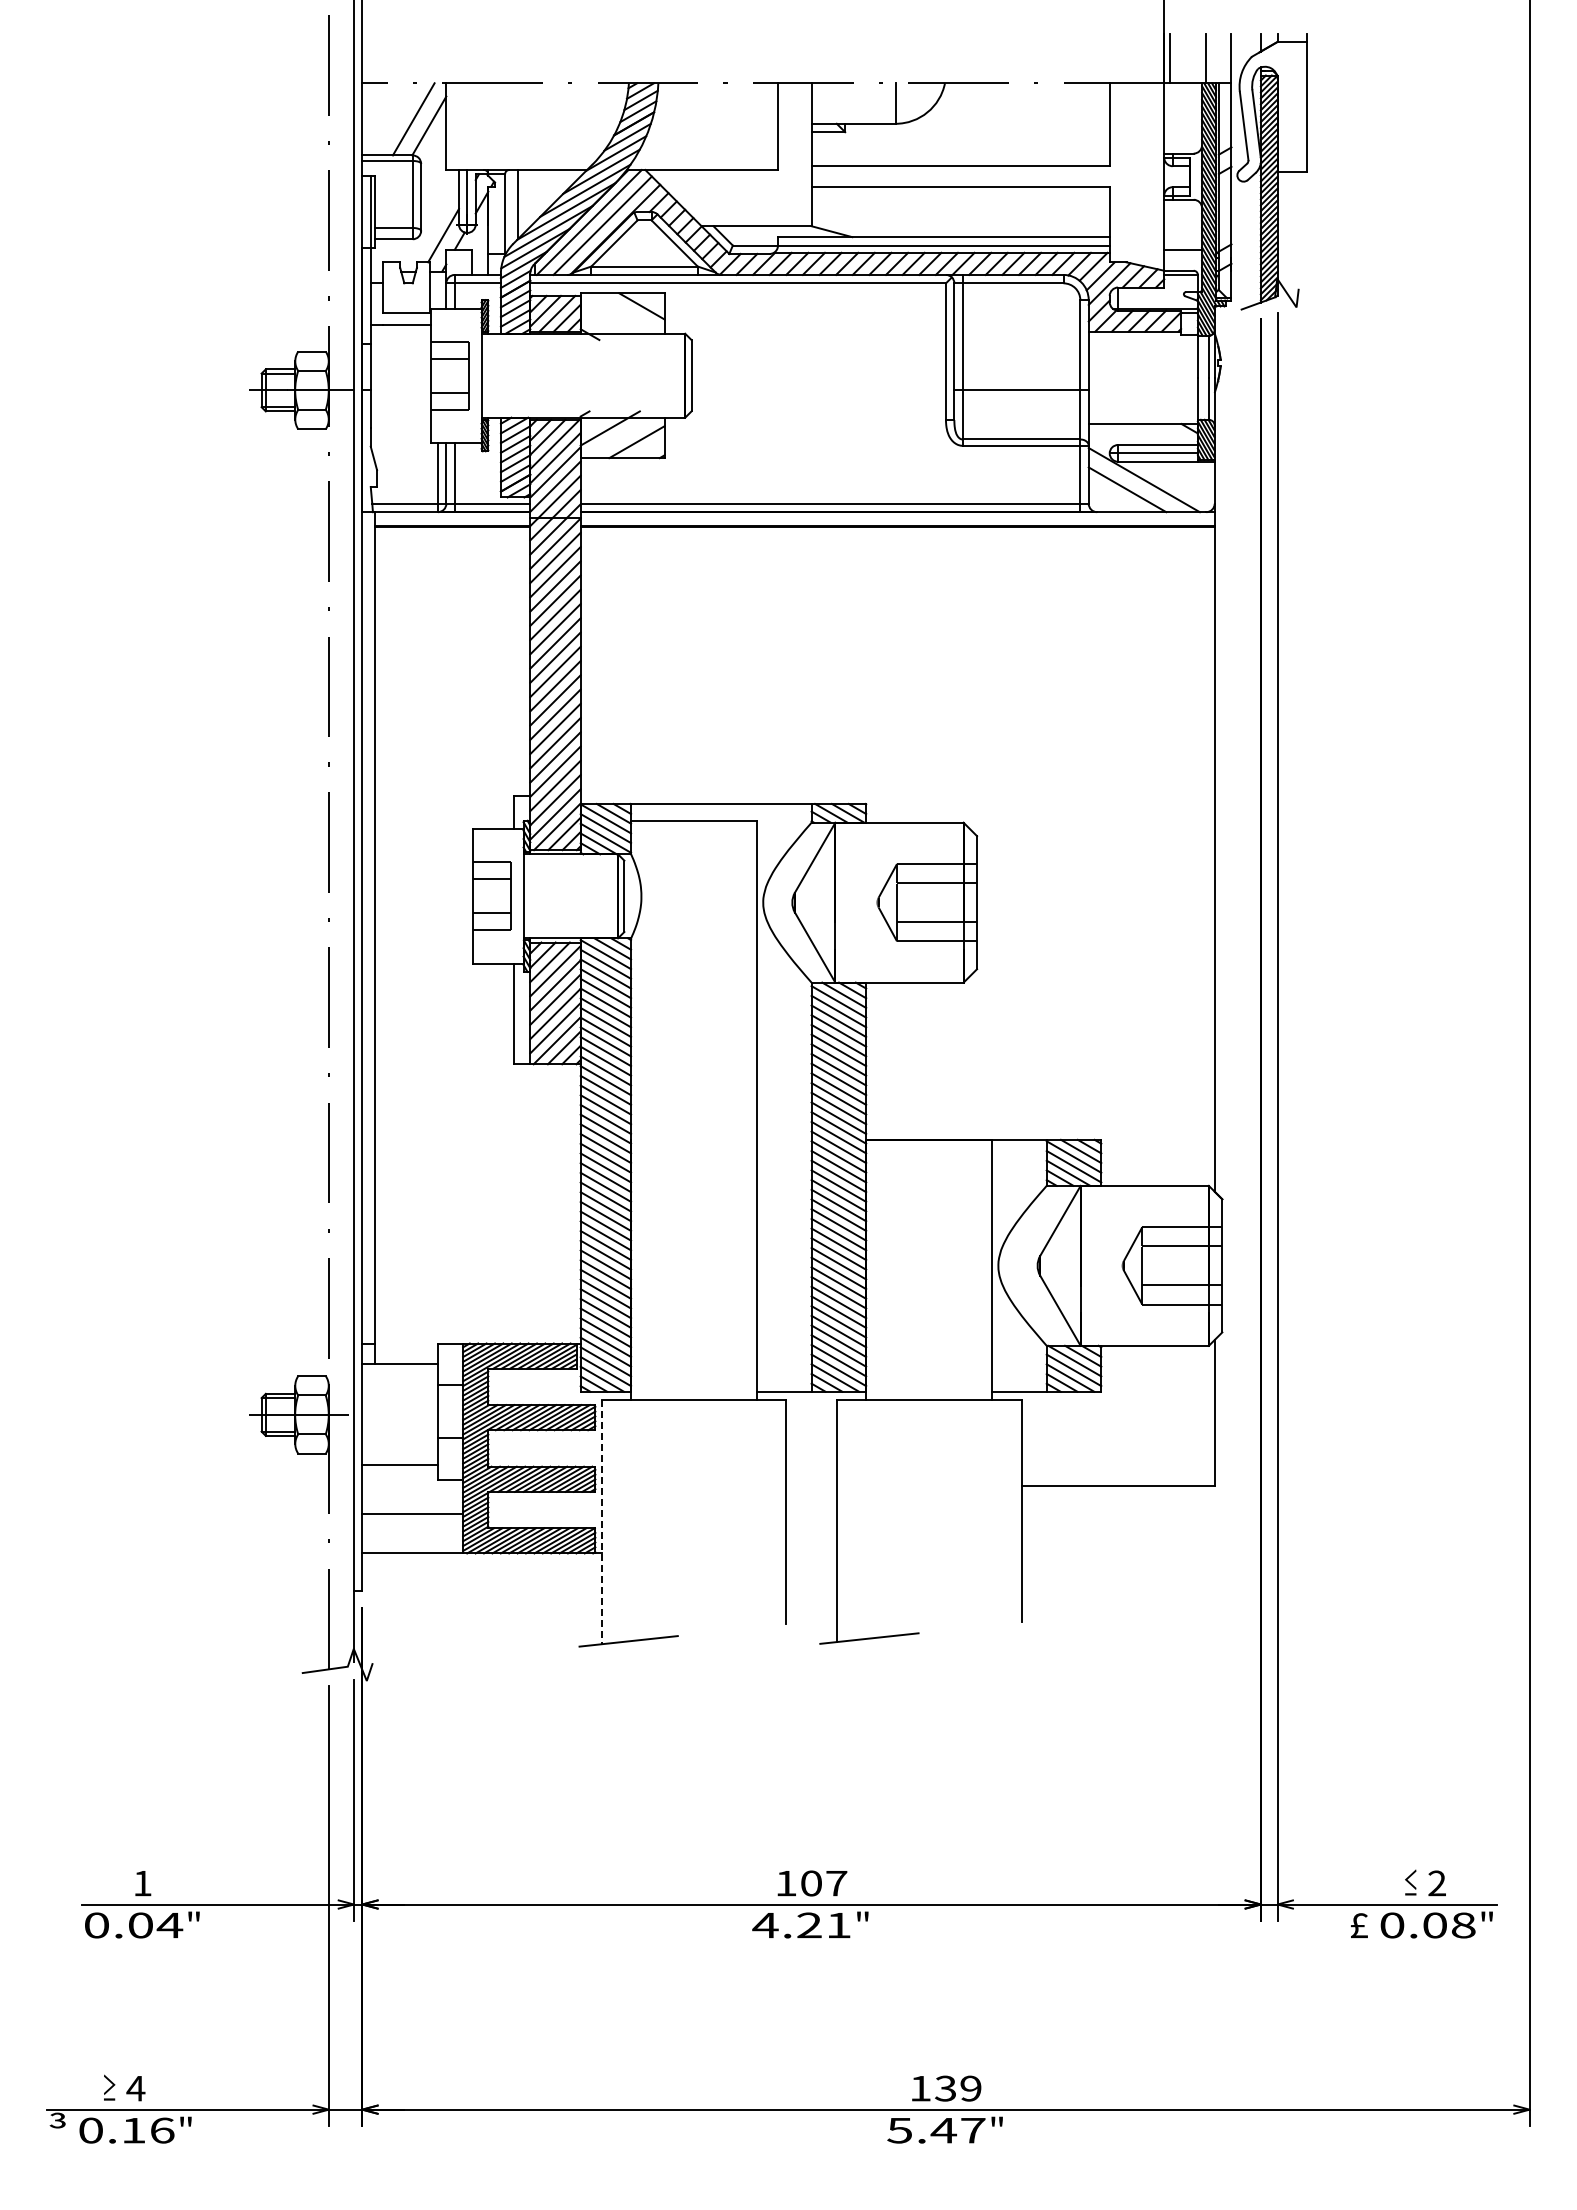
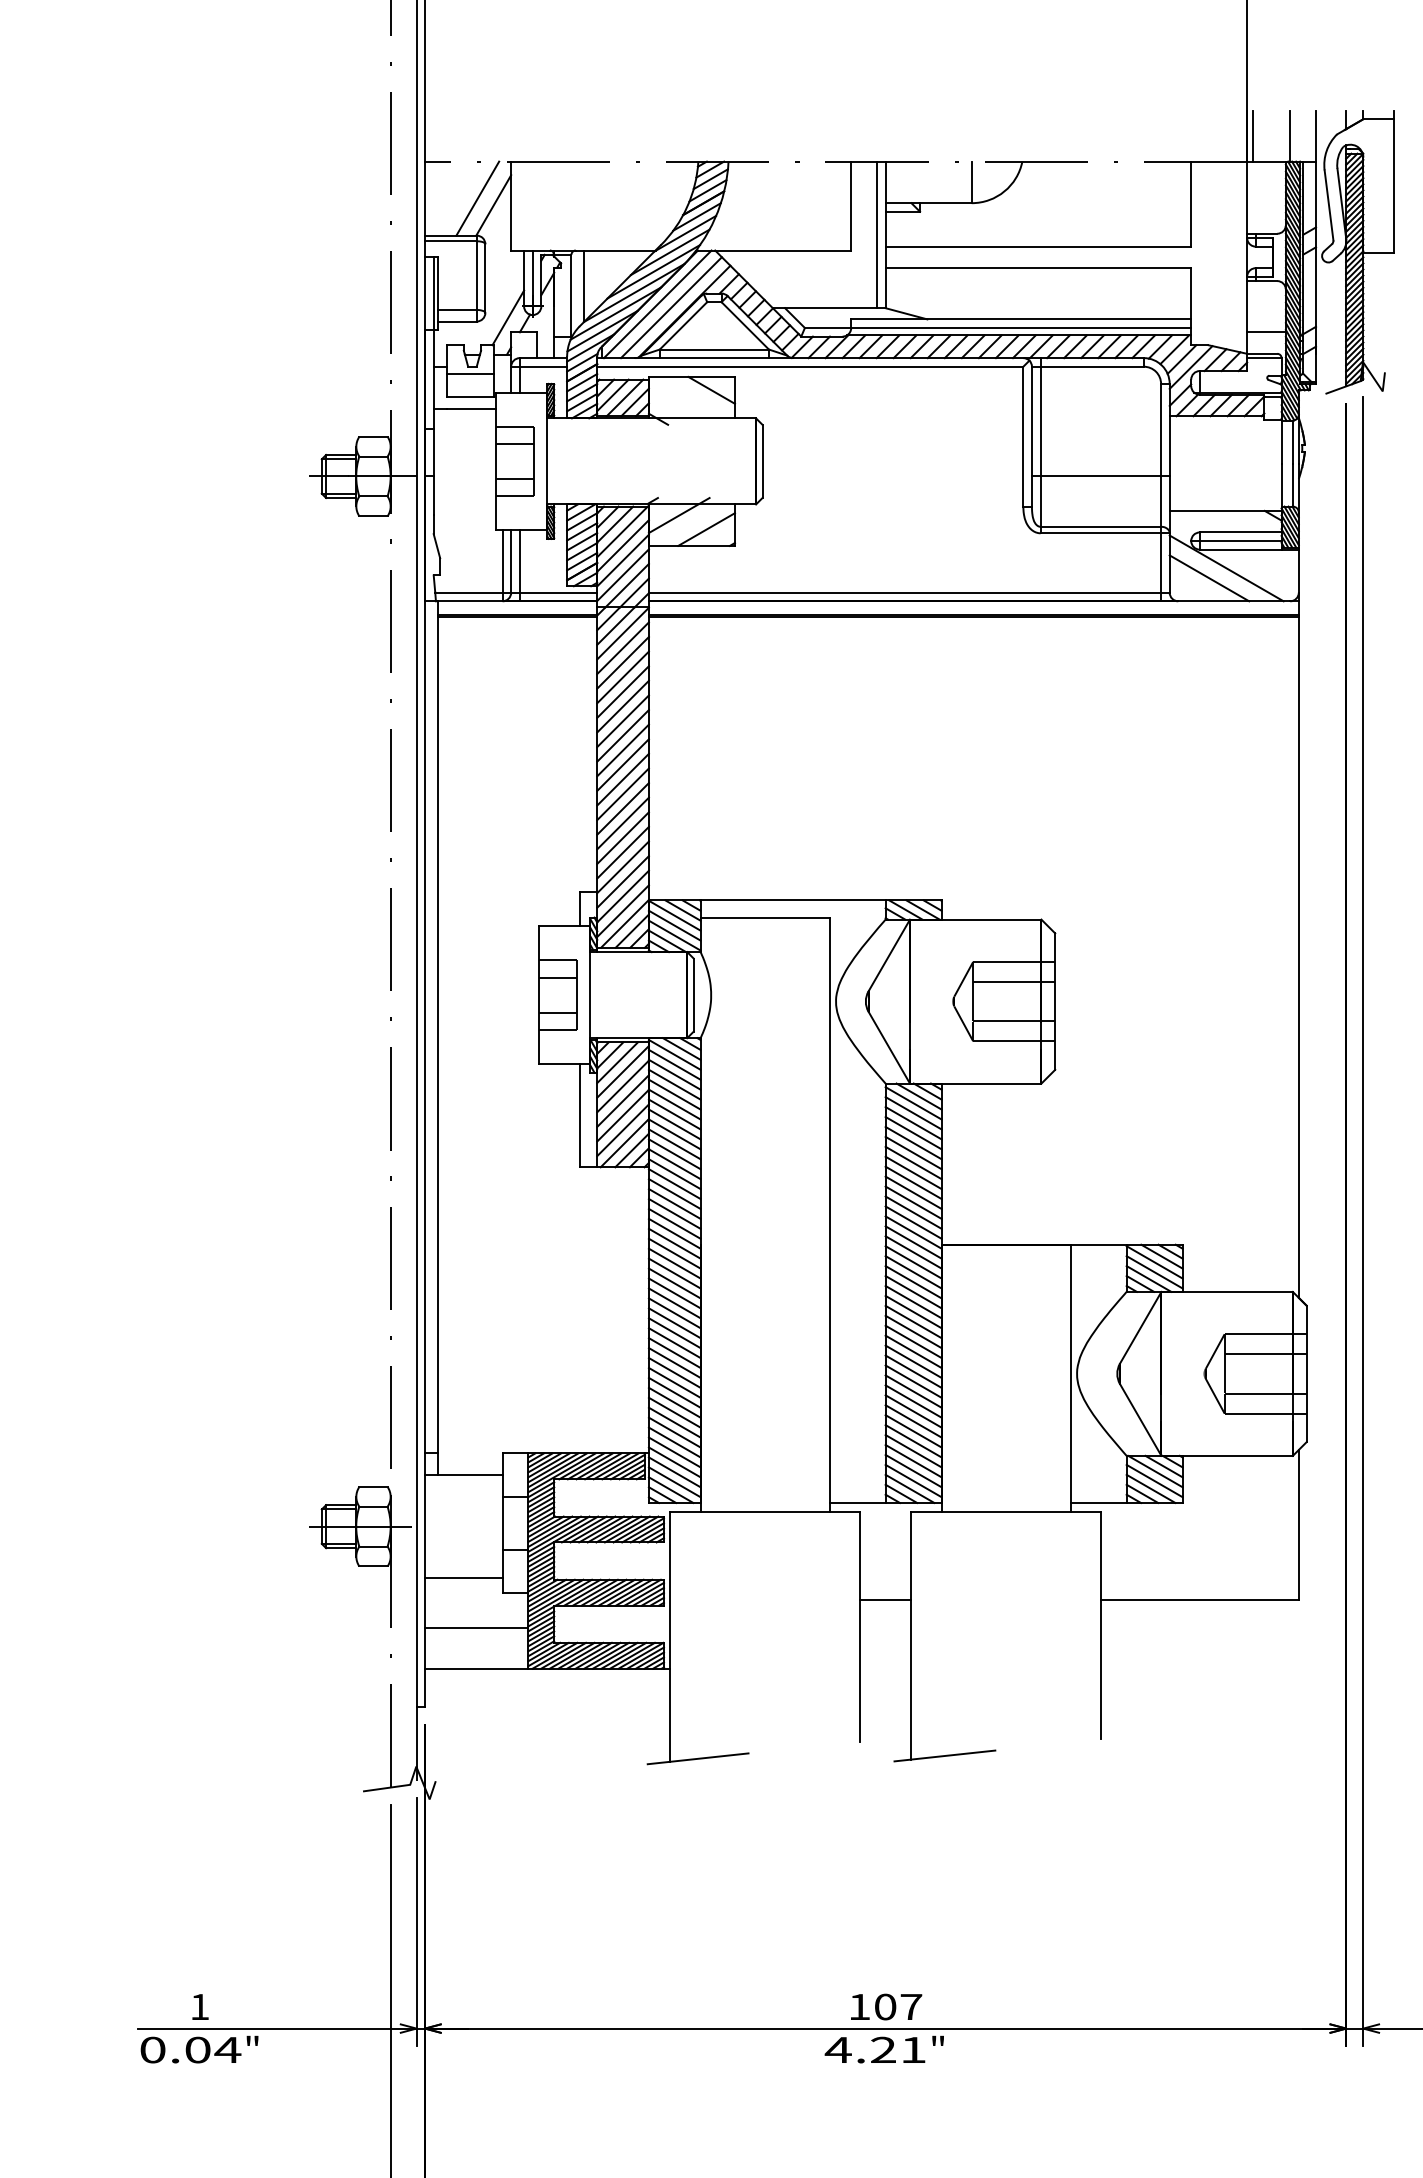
line: (803, 154) -> (877, 234), added
line: (406, 290) -> (470, 374), added
line: (811, 1486) -> (885, 1600), added
line: (601, 1522) -> (670, 1636), dashed -> solid

